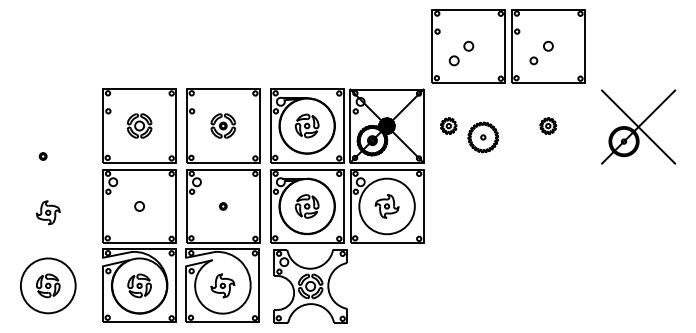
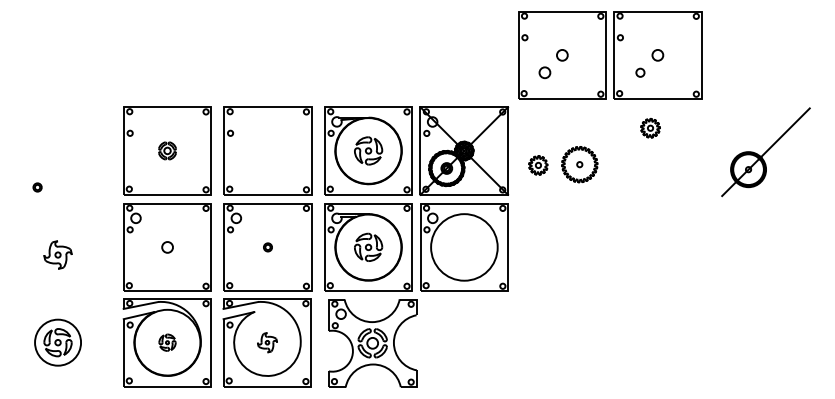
part: (139, 125) -> (167, 150), size x0.6
part: (223, 125) -> (268, 150), removed
part: (448, 125) -> (538, 164), moved
part: (548, 125) -> (650, 127), moved
line: (638, 126) -> (765, 151), removed
part: (42, 156) -> (36, 187), moved
part: (386, 206) -> (463, 247), removed
circle: (47, 285) -> (57, 342), size x0.7
part: (139, 285) -> (167, 342), size x0.6
part: (222, 285) -> (266, 342), size x0.7

